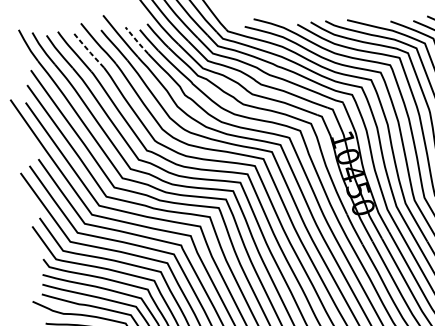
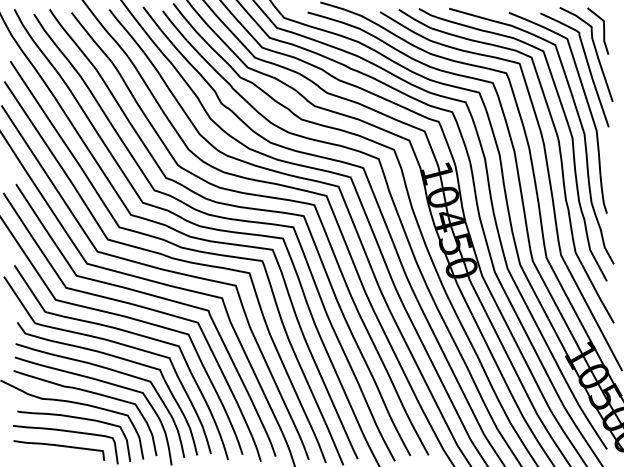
line: (137, 41) -> (158, 26), dashed -> solid
line: (88, 50) -> (90, 37), dashed -> solid

